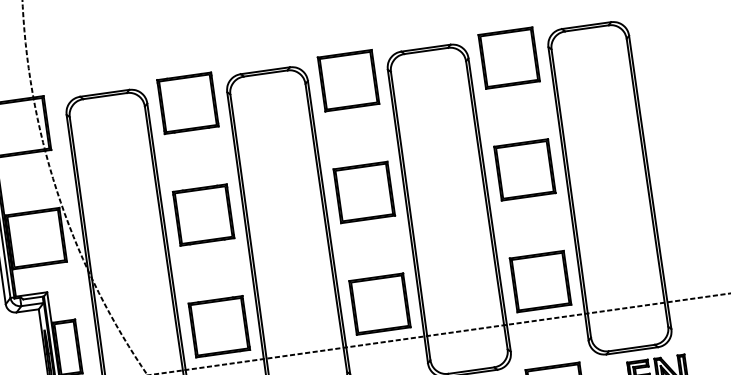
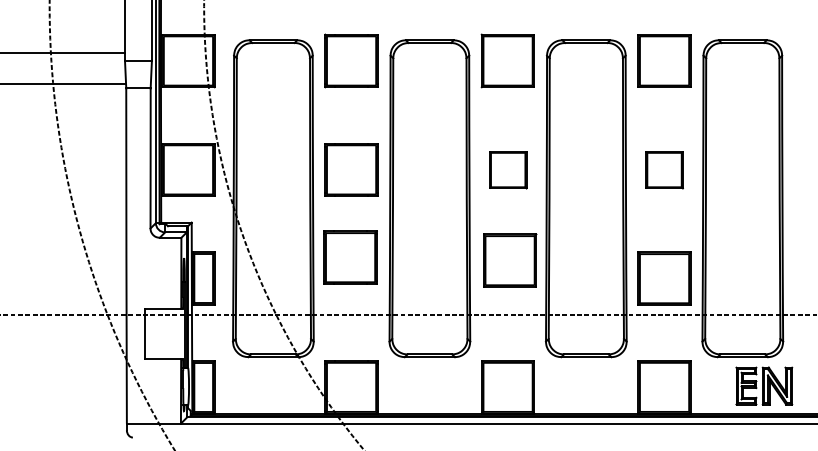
part: (524, 170) -> (664, 170), size x0.7
part: (364, 193) -> (508, 170), size x0.7
part: (380, 303) -> (510, 260), moved
part: (219, 326) -> (350, 257), moved

